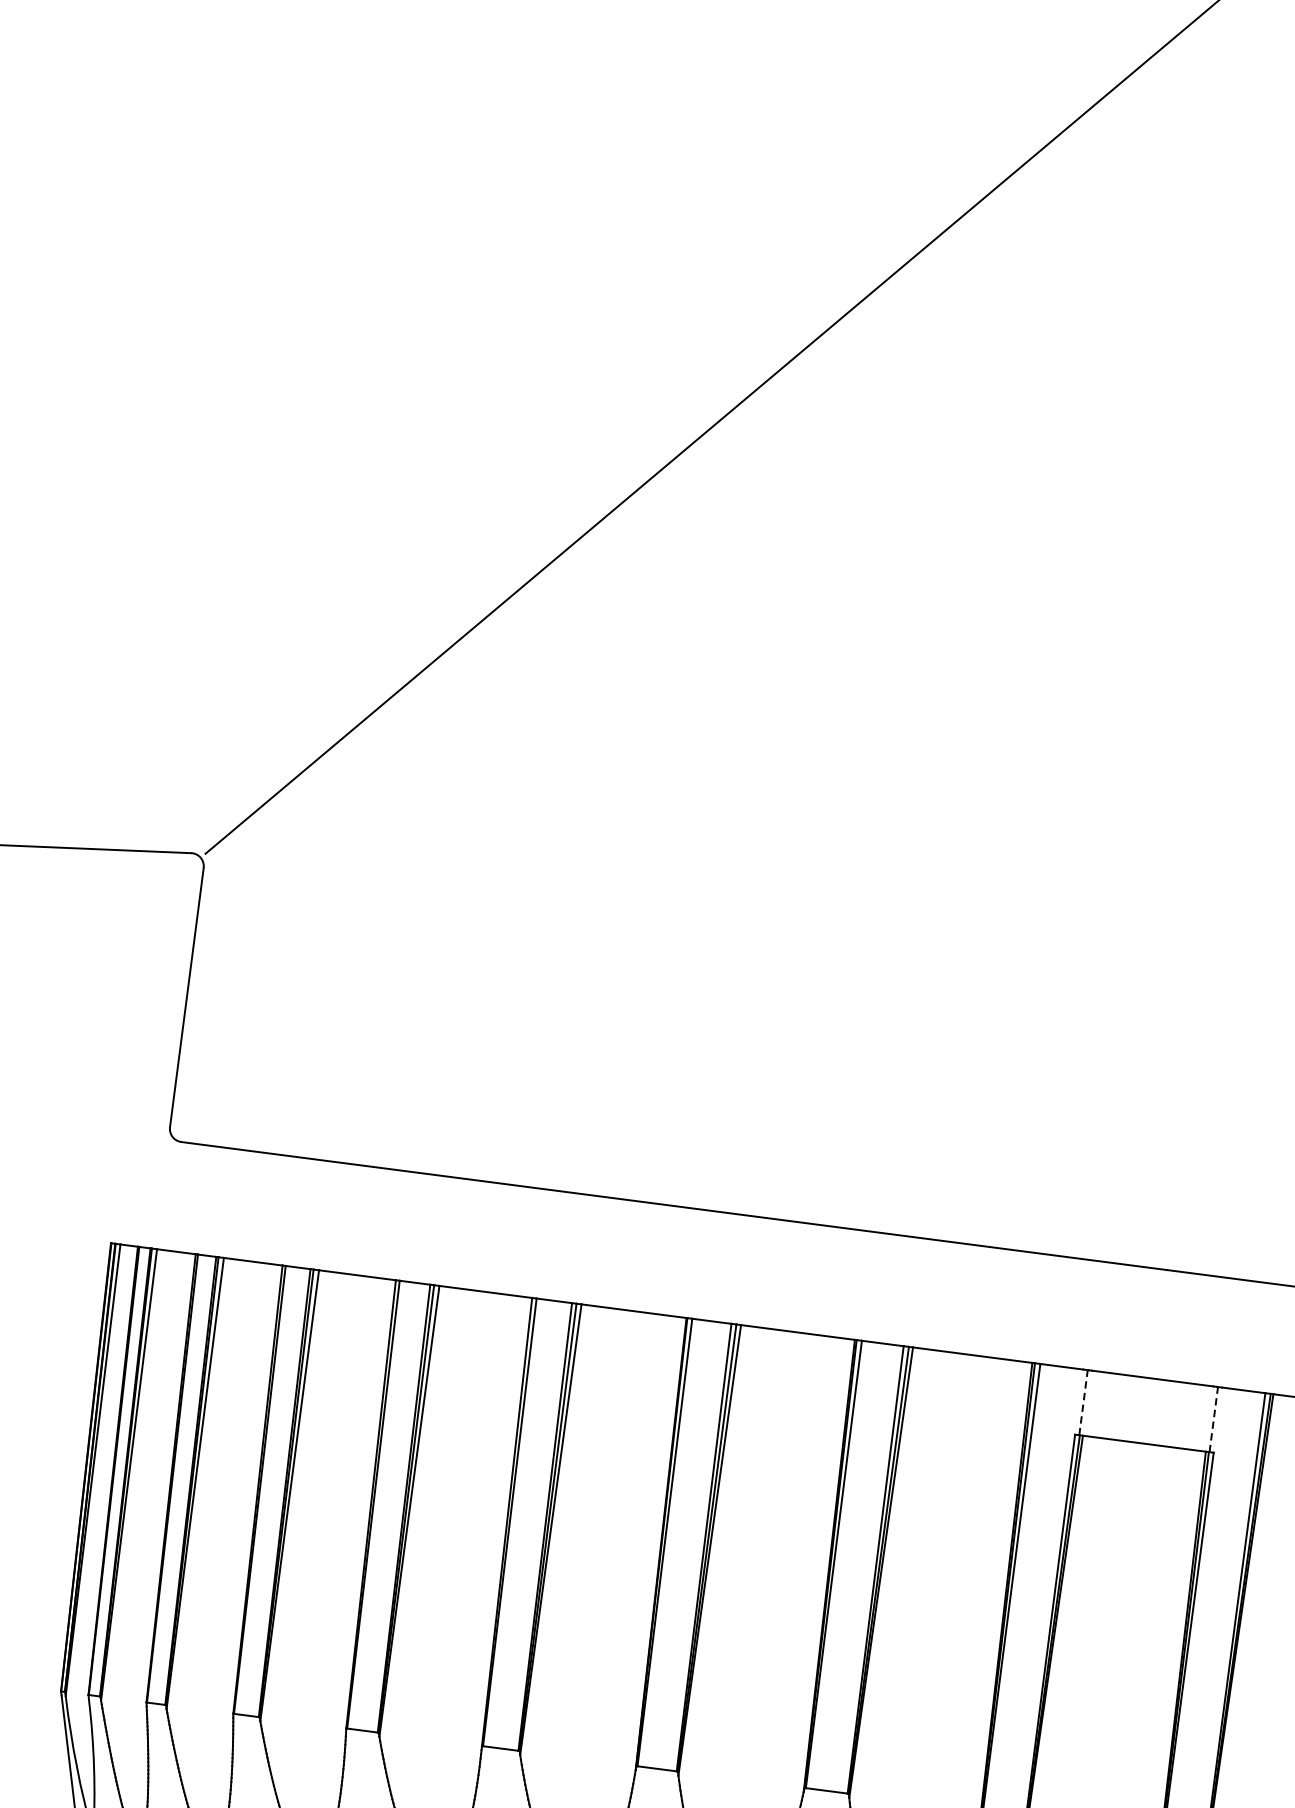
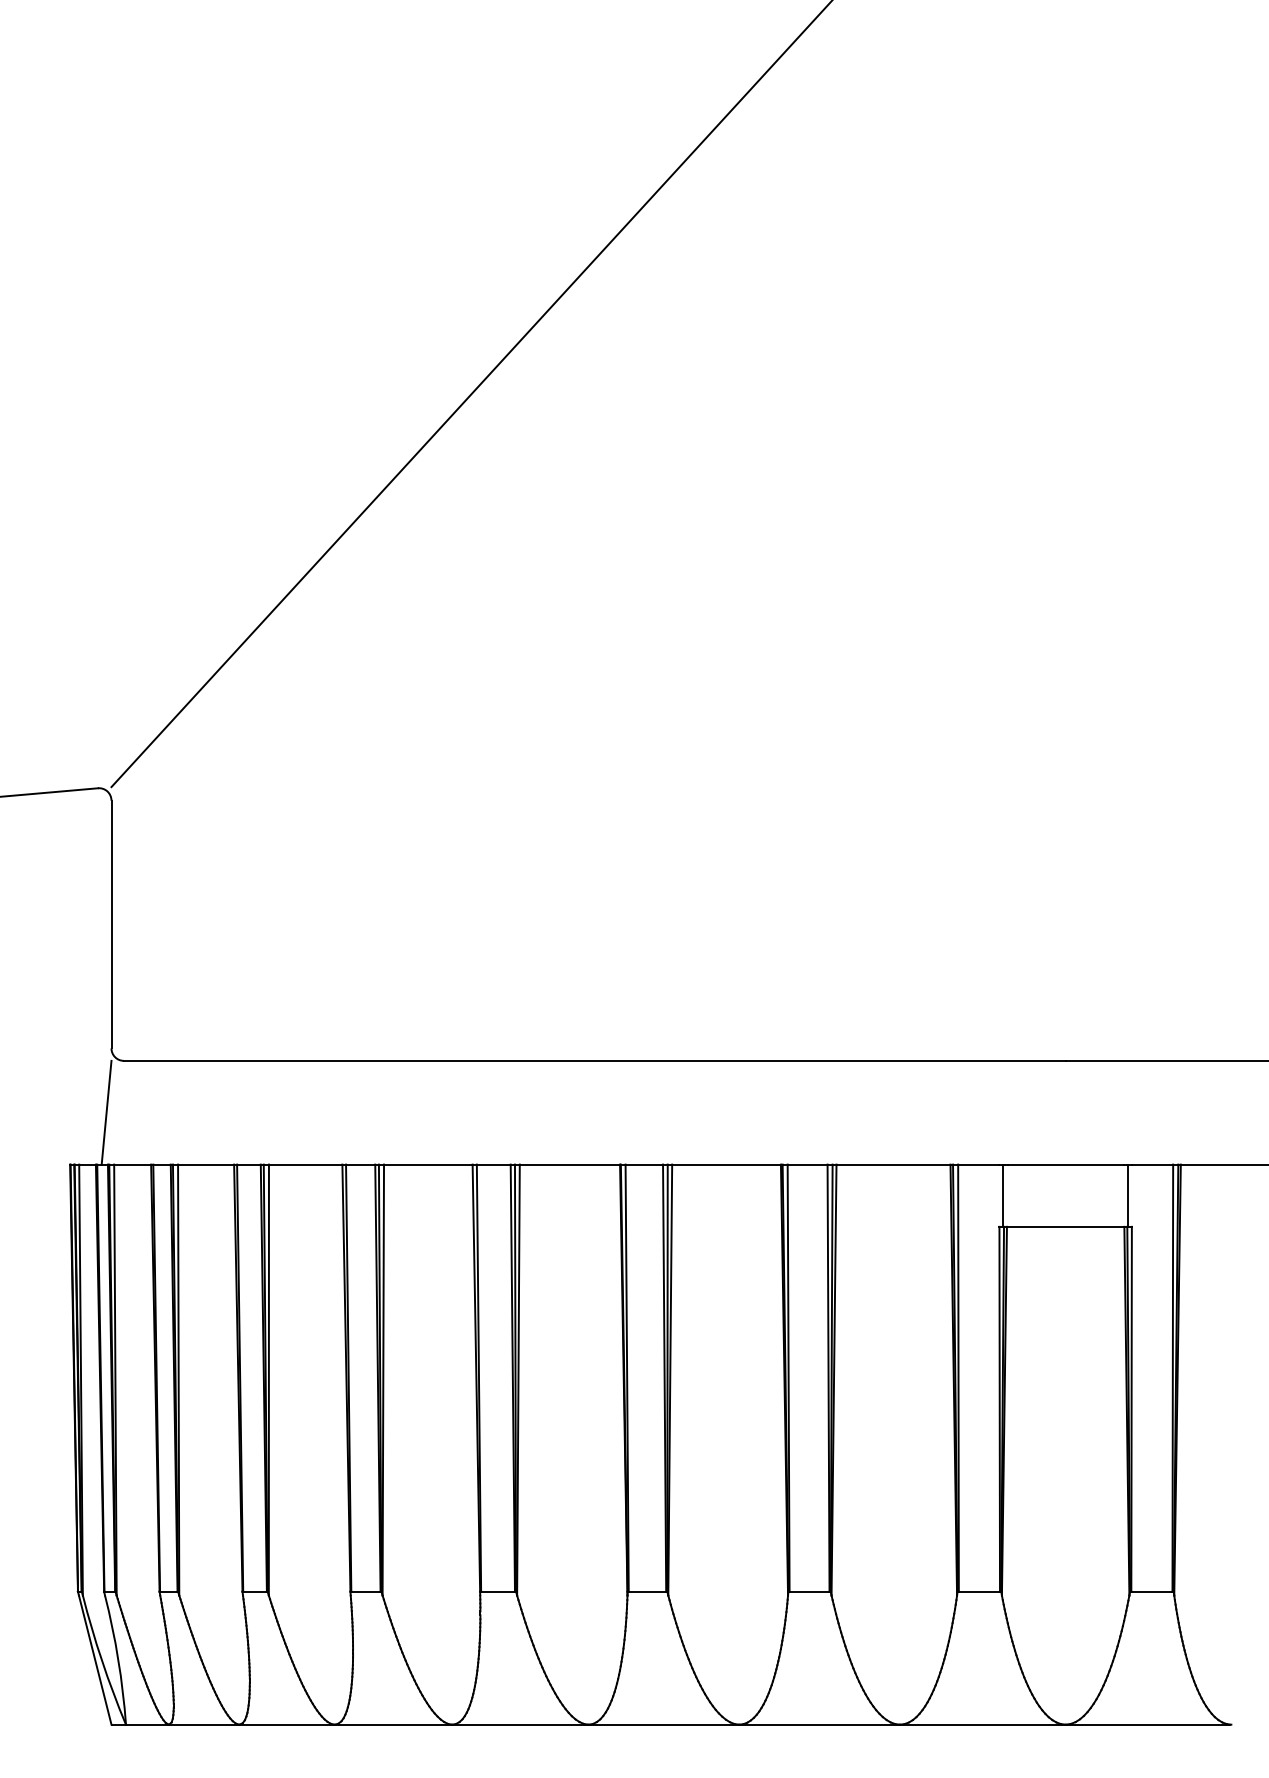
line: (156, 1193) -> (106, 1112), added
line: (1083, 1402) -> (1003, 1195), dashed -> solid
line: (1213, 1419) -> (1127, 1195), dashed -> solid

